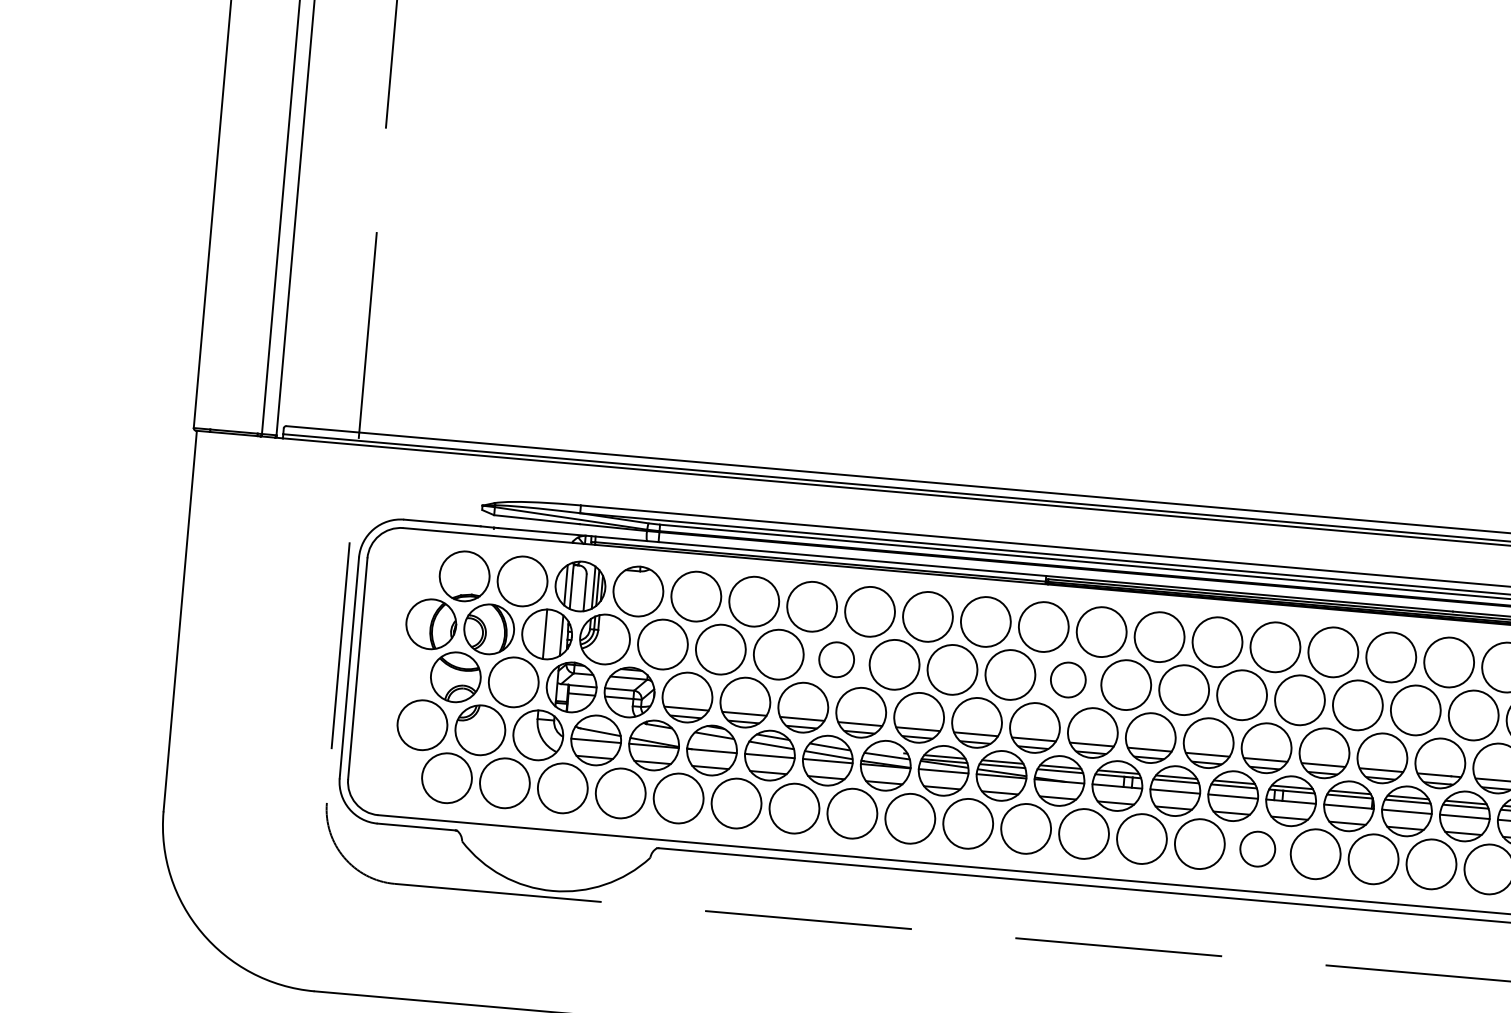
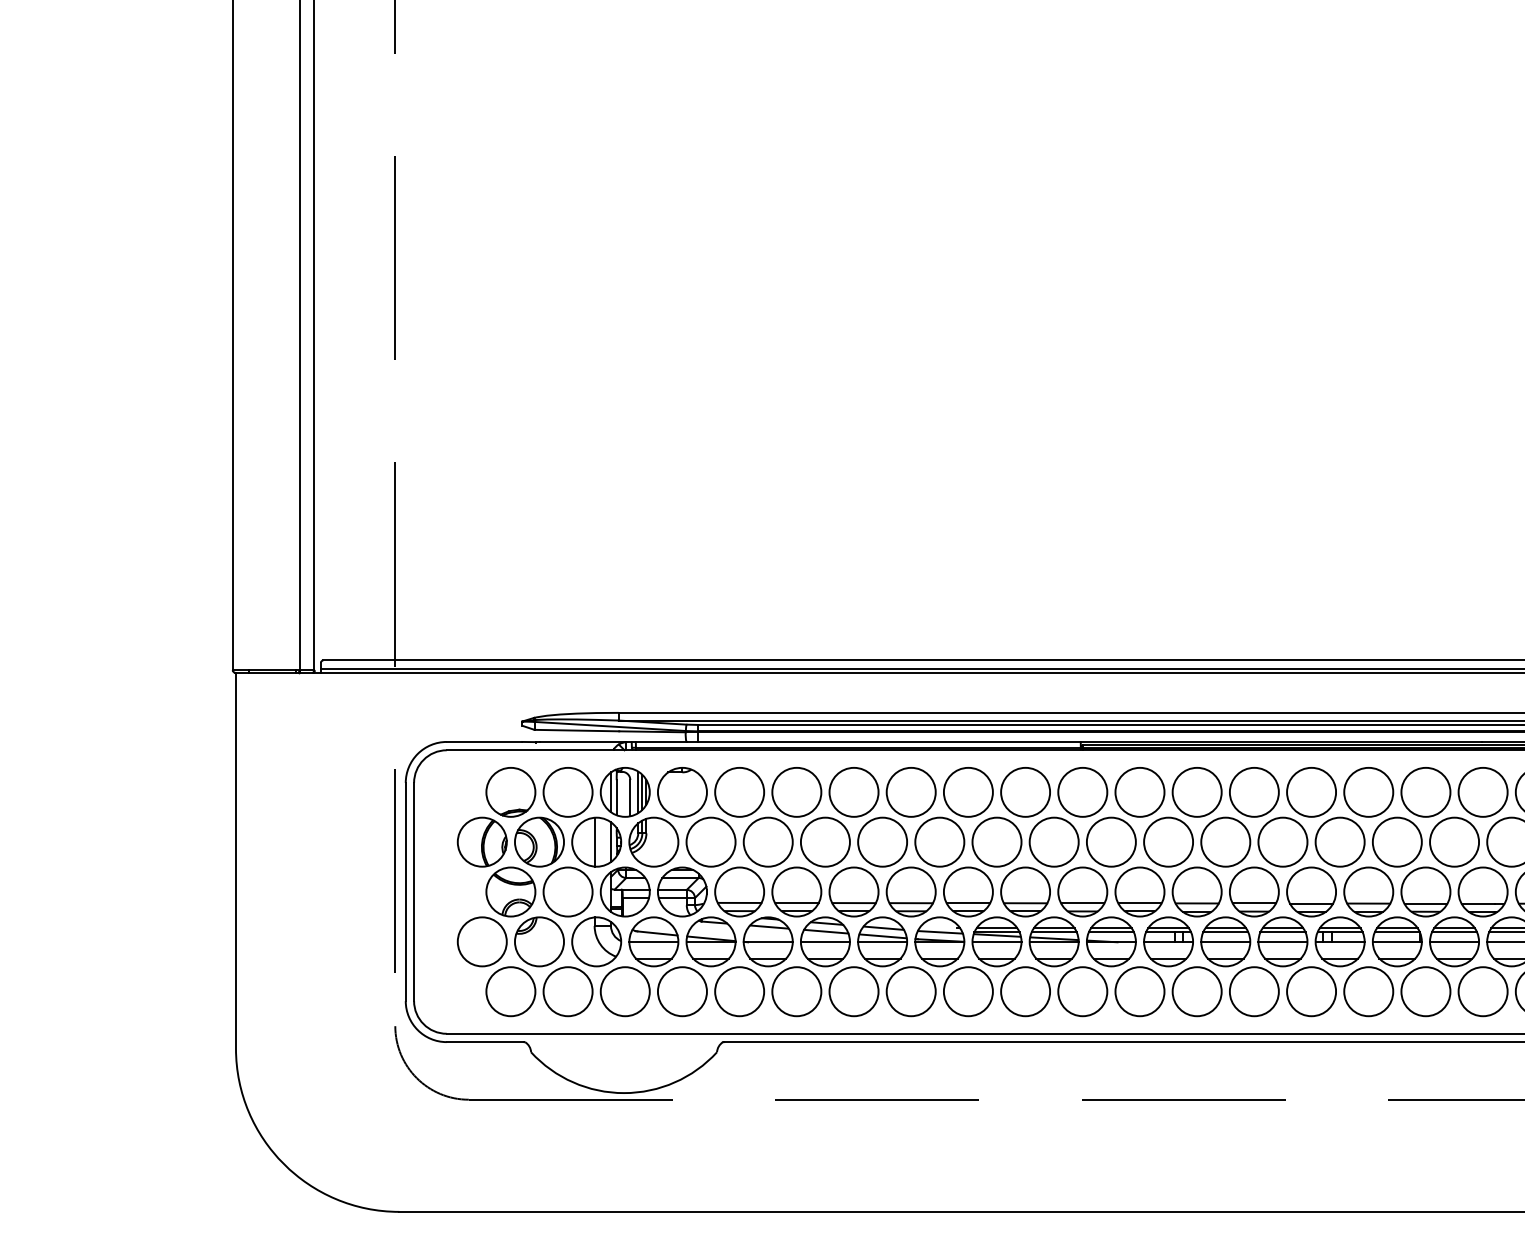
circle: (836, 659) -> (882, 841), size x1.43
circle: (1067, 679) -> (1110, 841), size x1.43
circle: (1257, 848) -> (1311, 991), size x1.43

